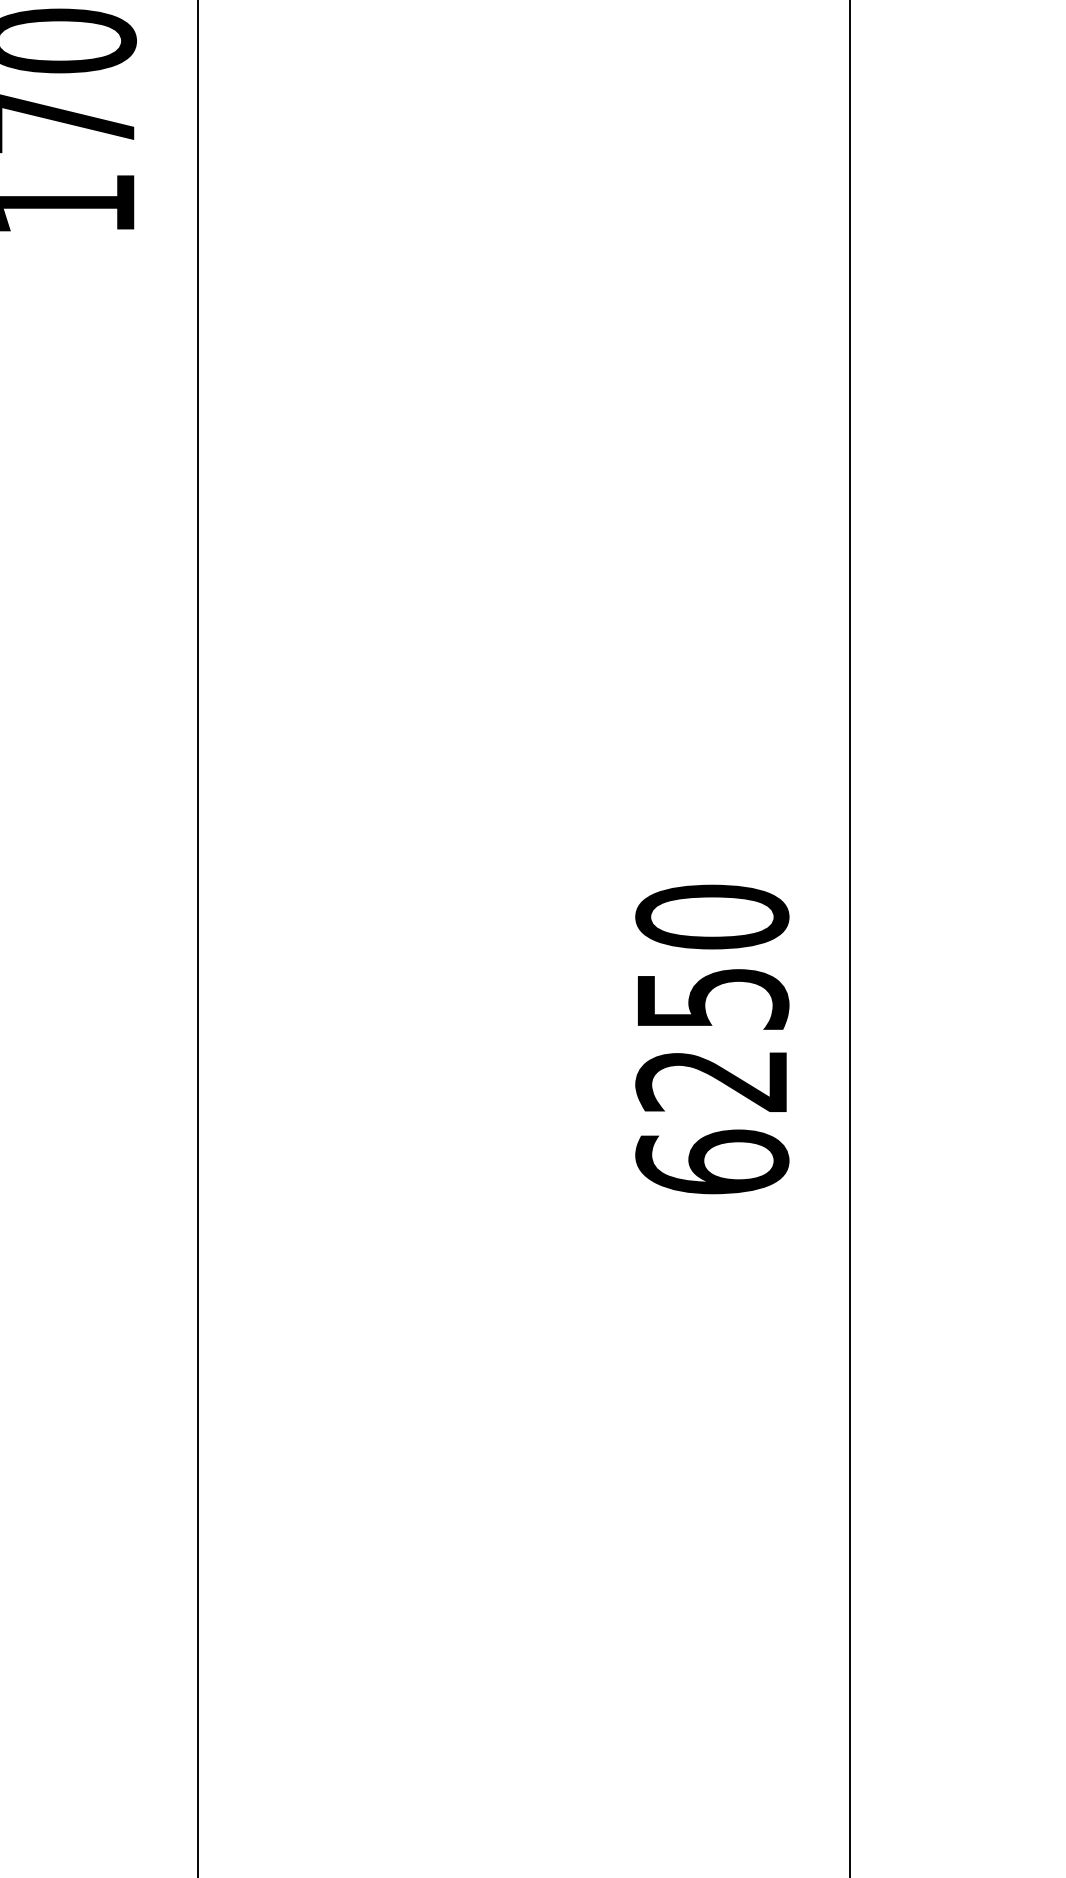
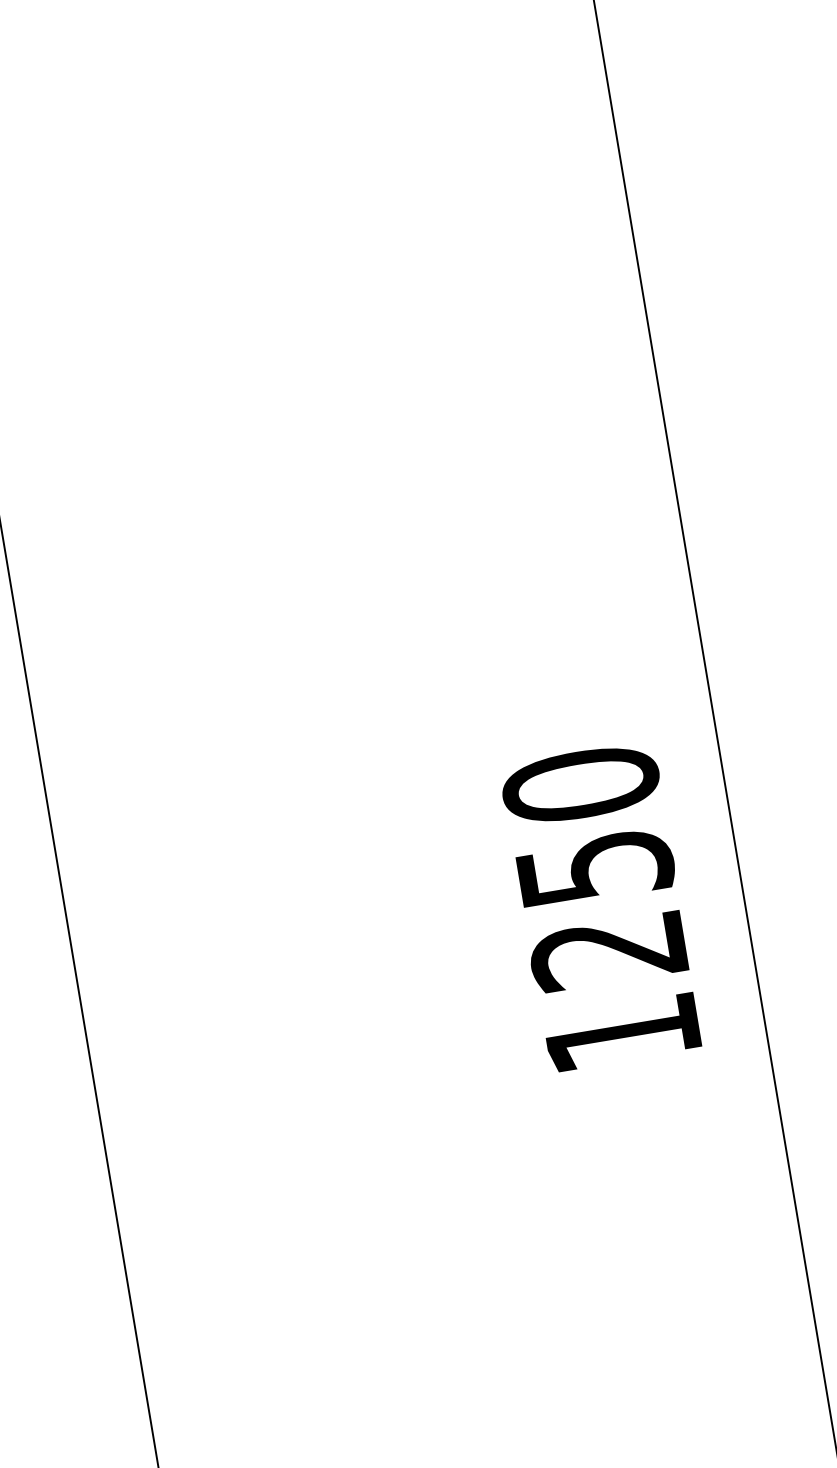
text: (712, 1161) -> (622, 1032), 6250 -> 1250

